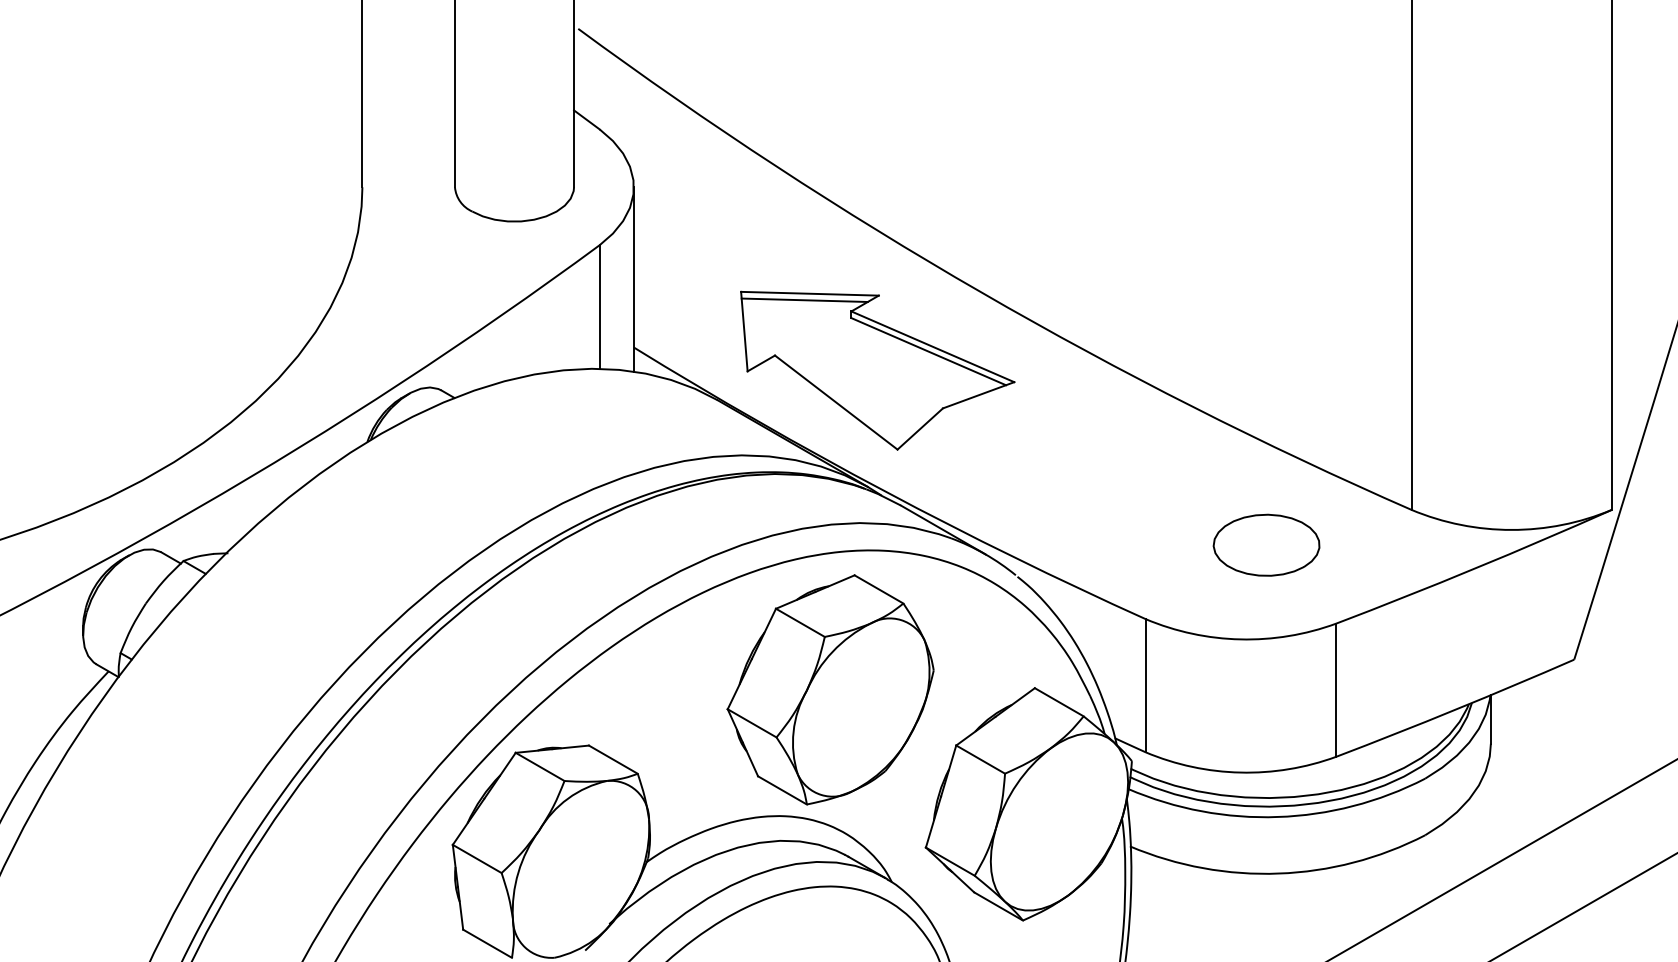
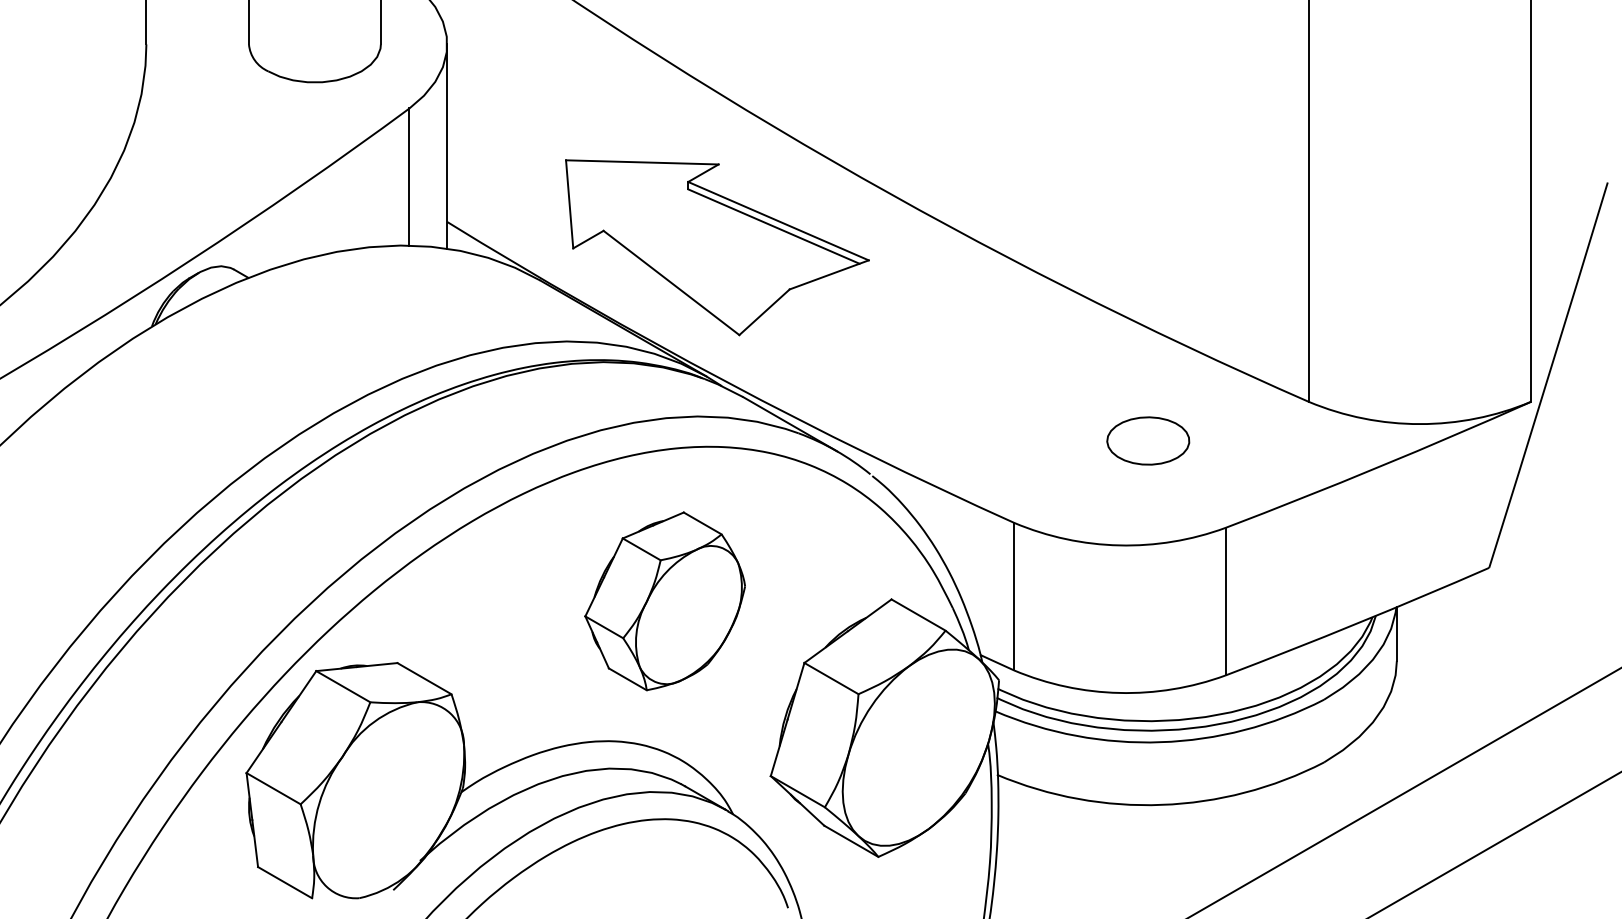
line: (804, 299) -> (636, 168), removed
part: (1266, 544) -> (1148, 440), size x0.7
part: (830, 689) -> (665, 600), size x0.7

